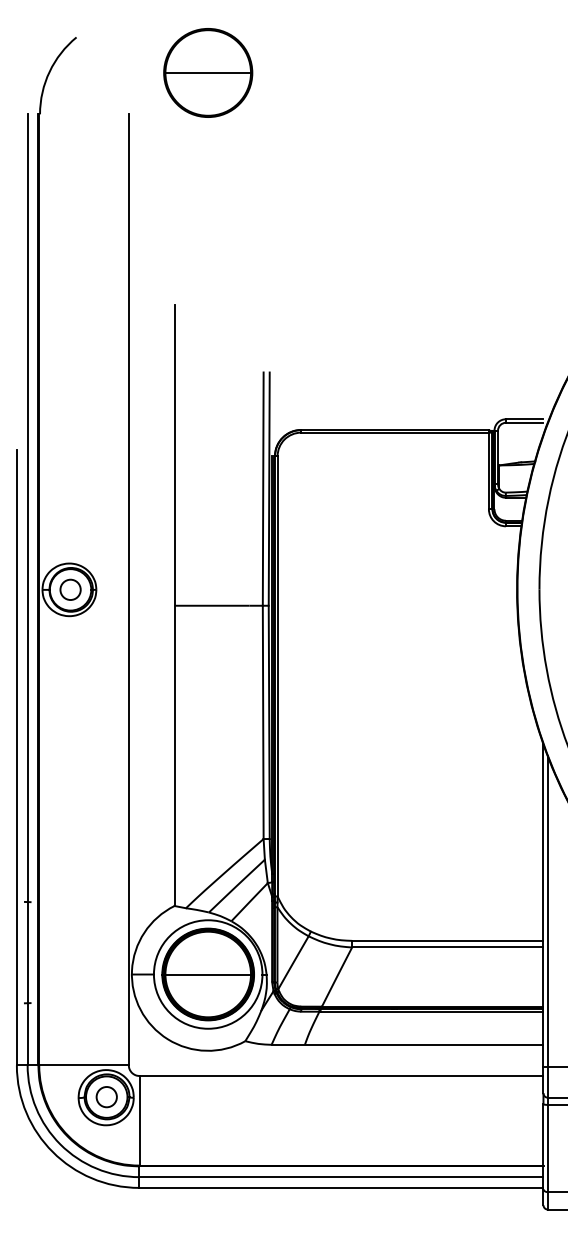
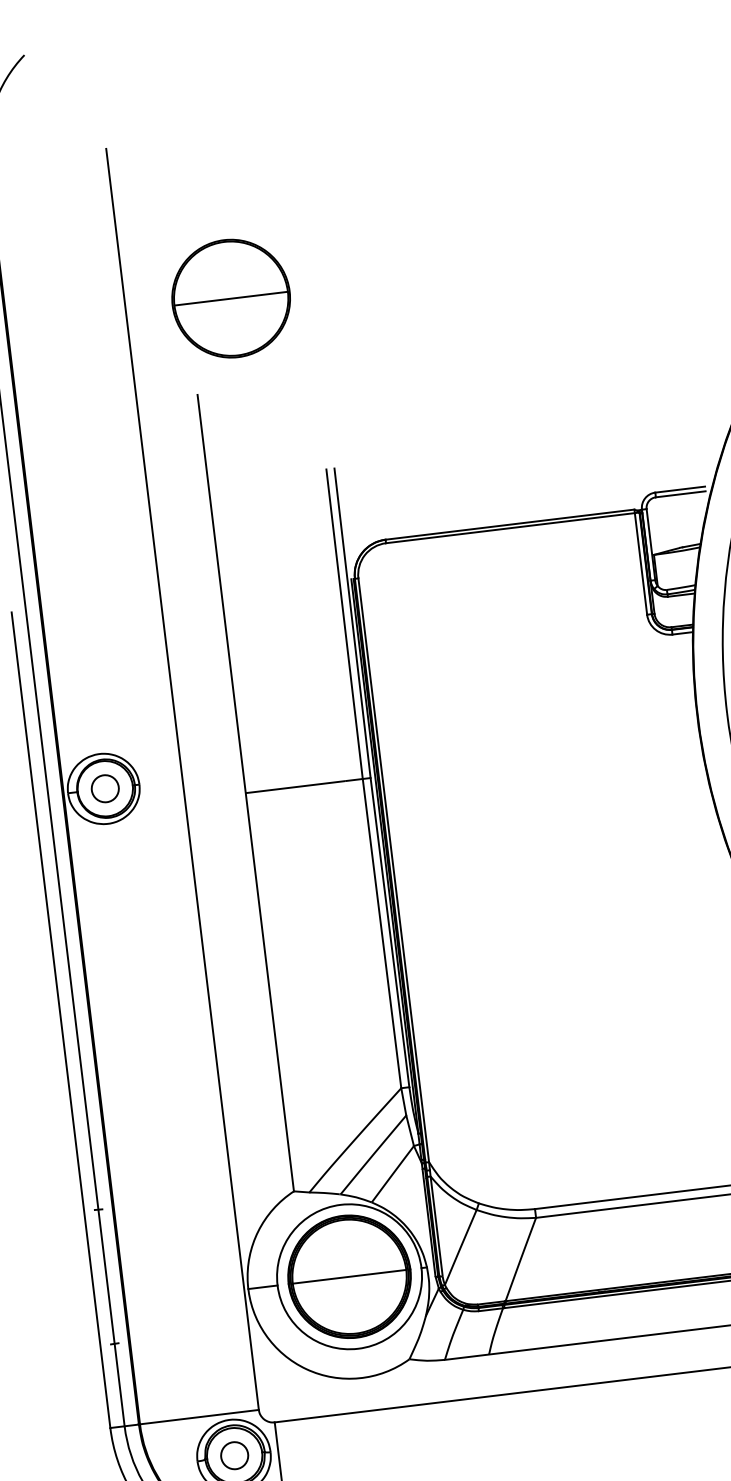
part: (208, 72) -> (231, 297), moved

